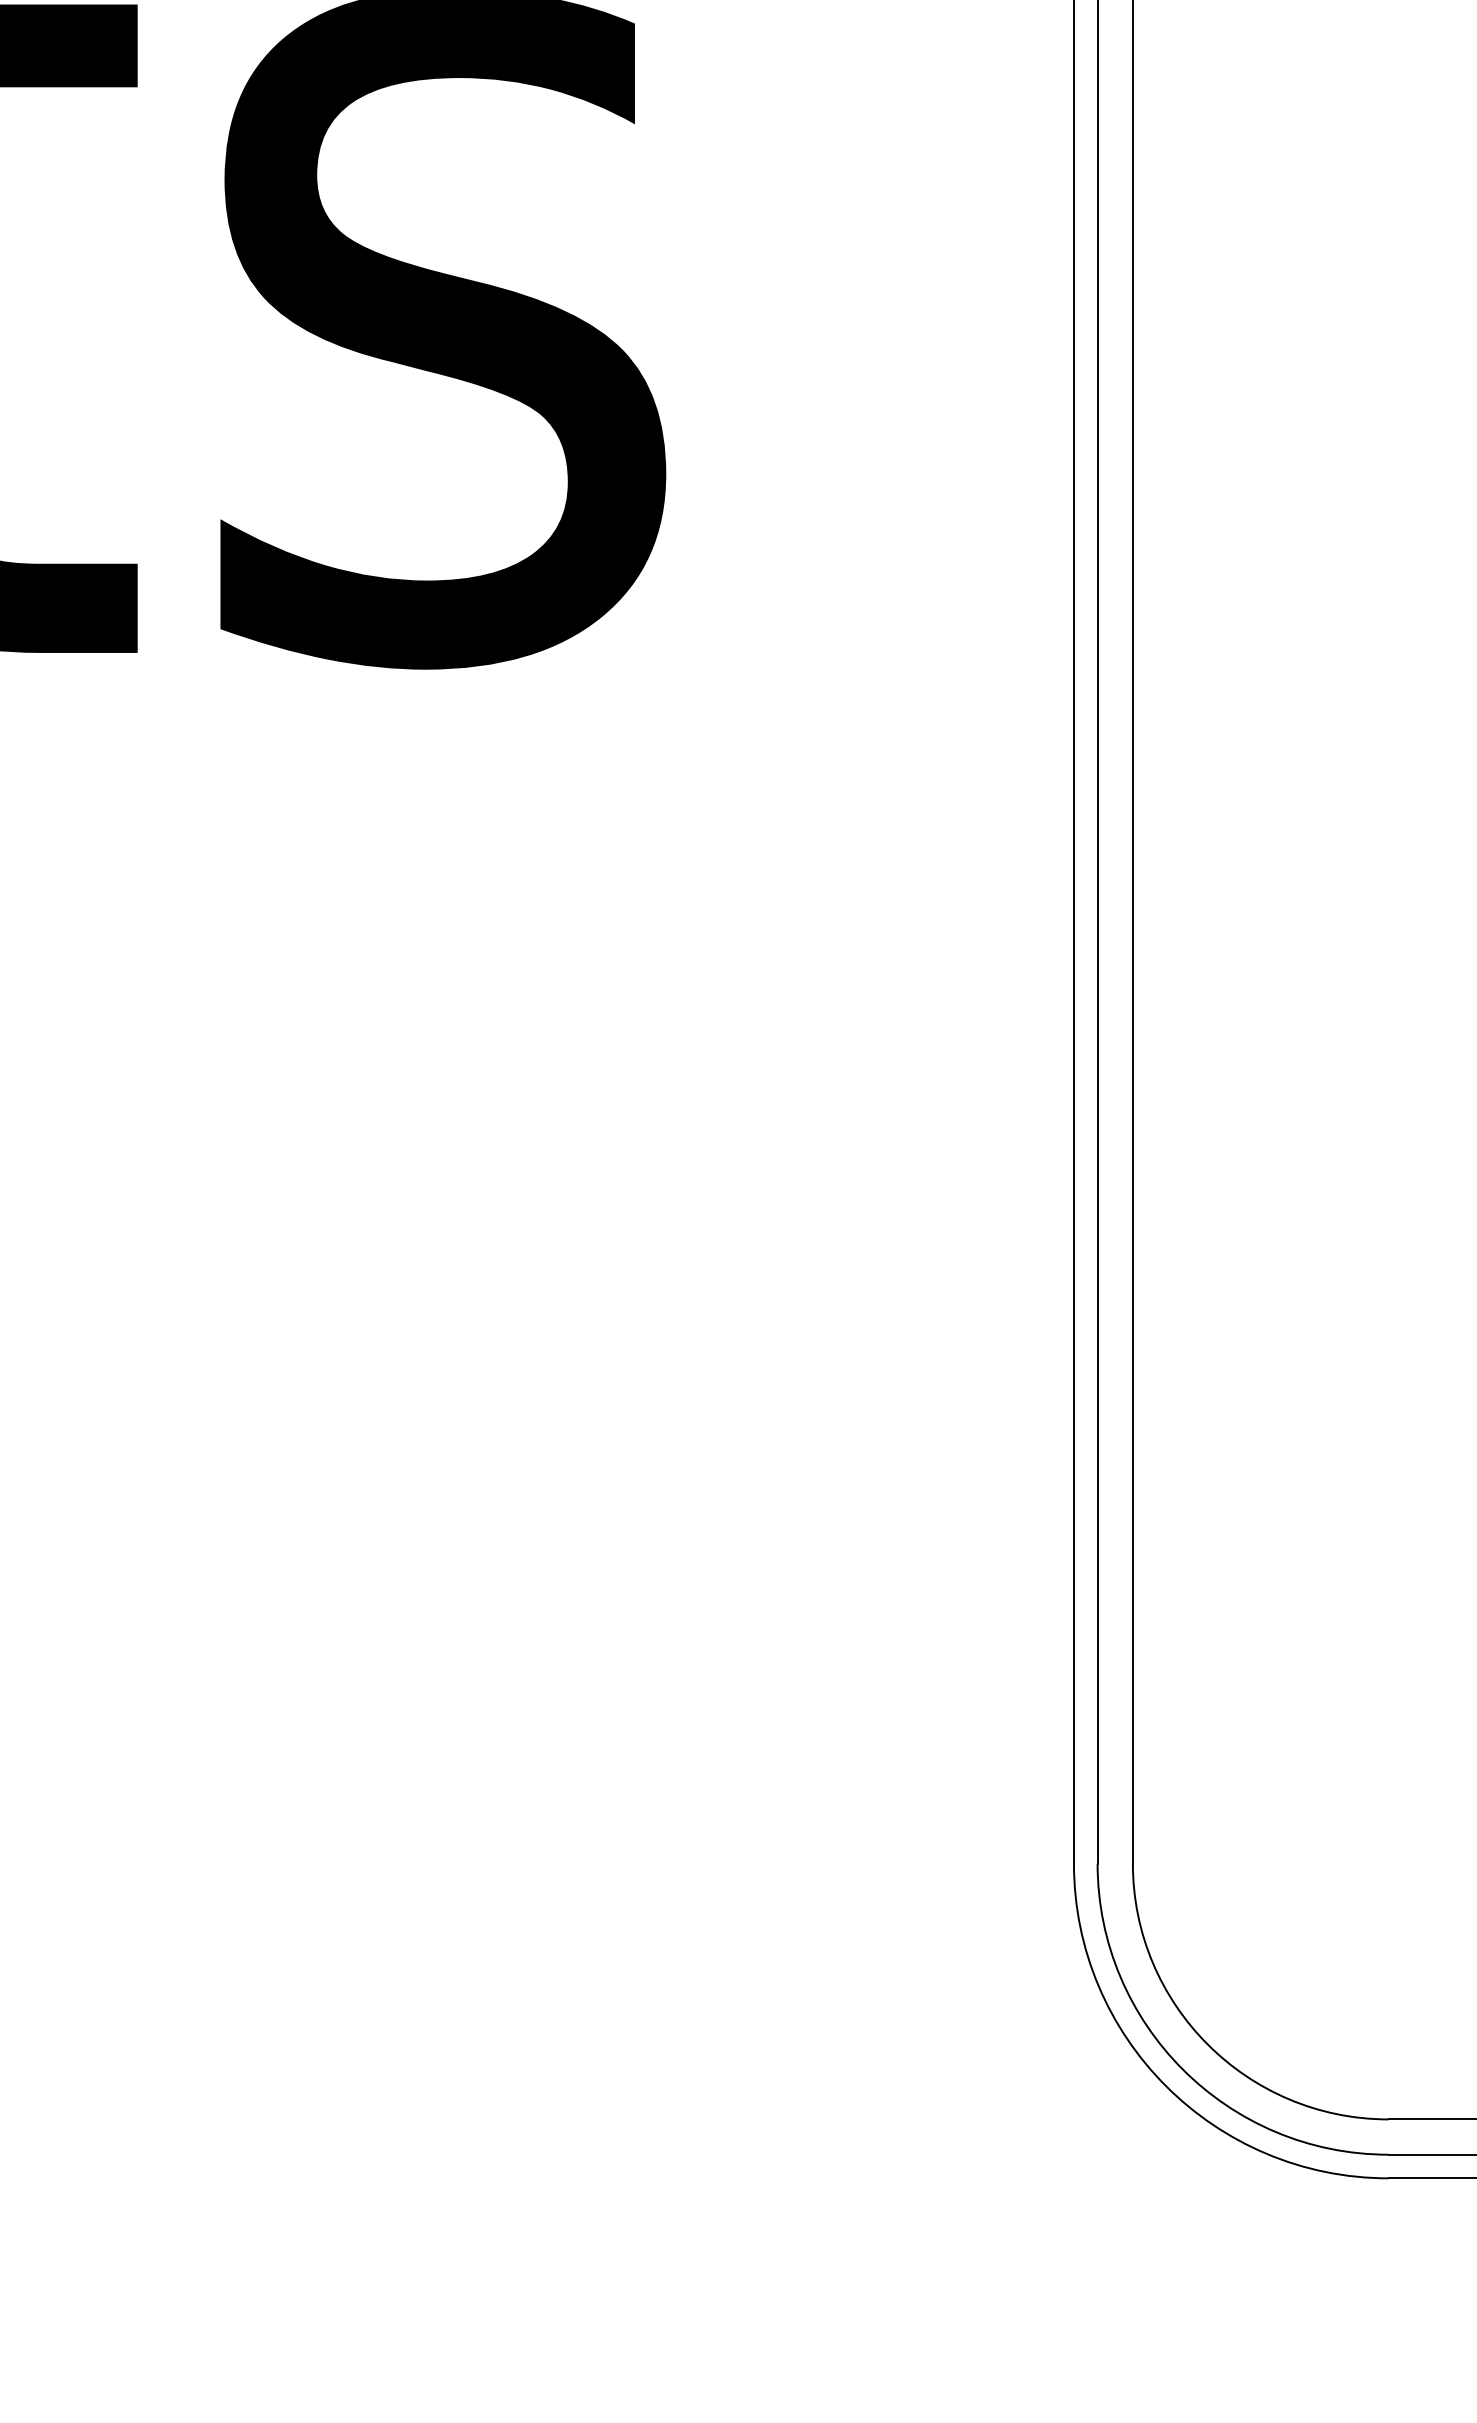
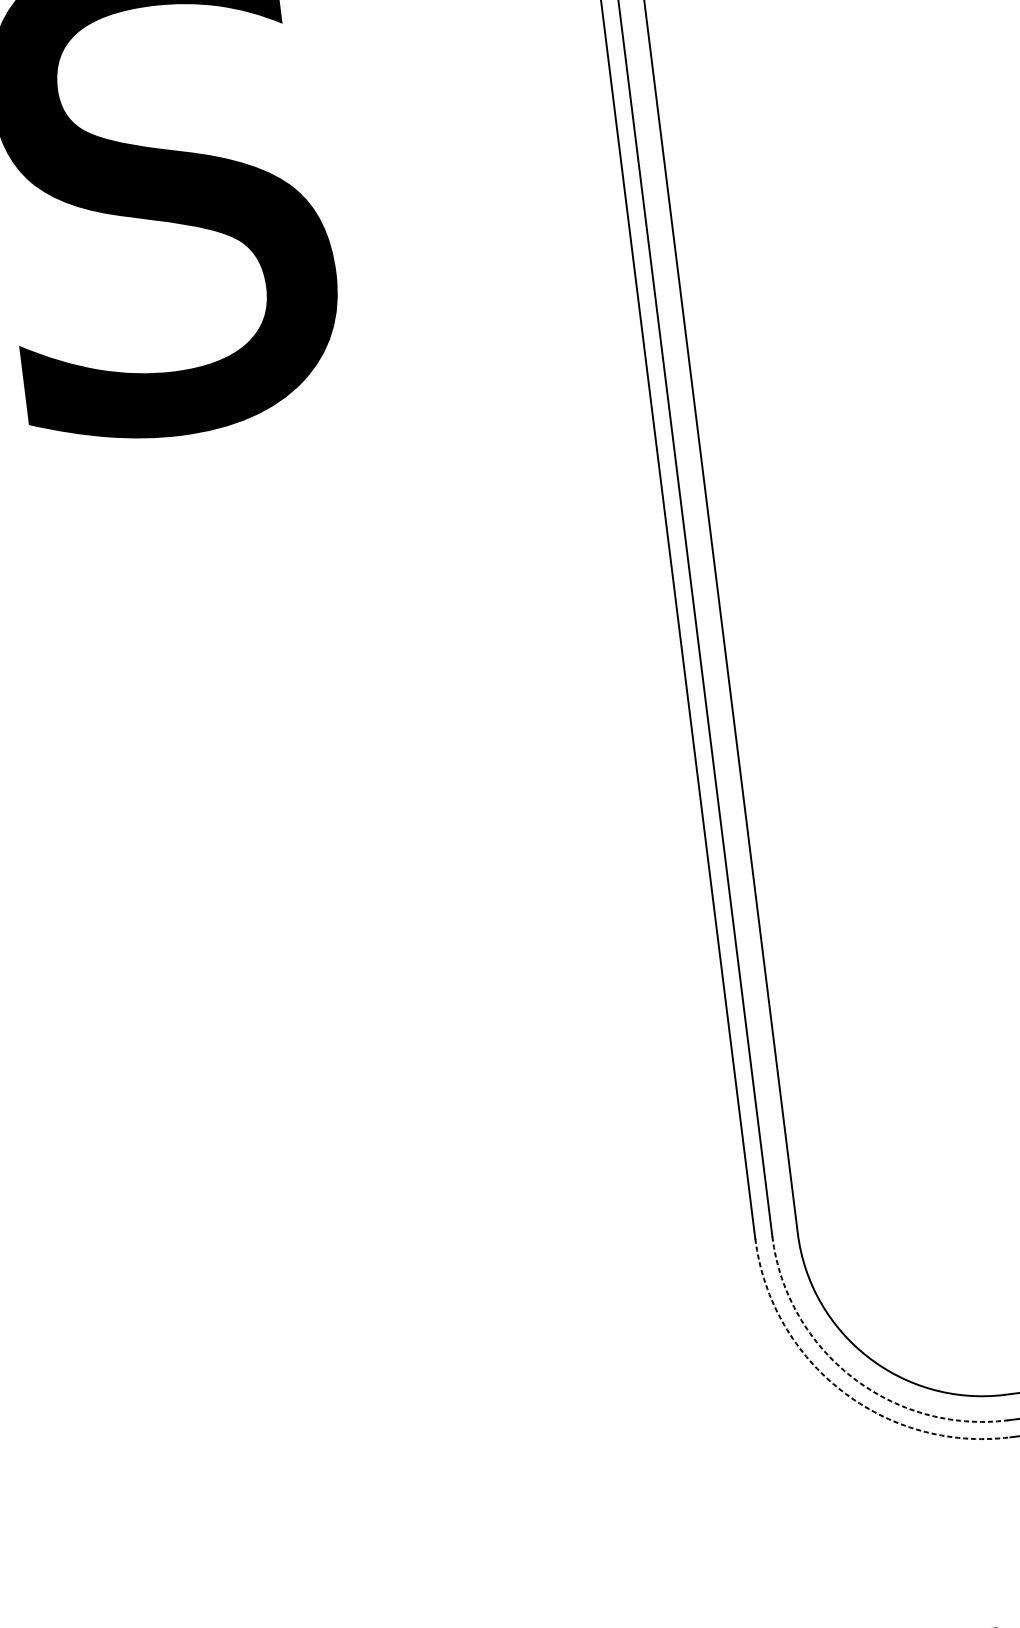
arc: (1182, 2069) -> (852, 1377), solid -> dashed
arc: (1166, 2086) -> (842, 1391), solid -> dashed

